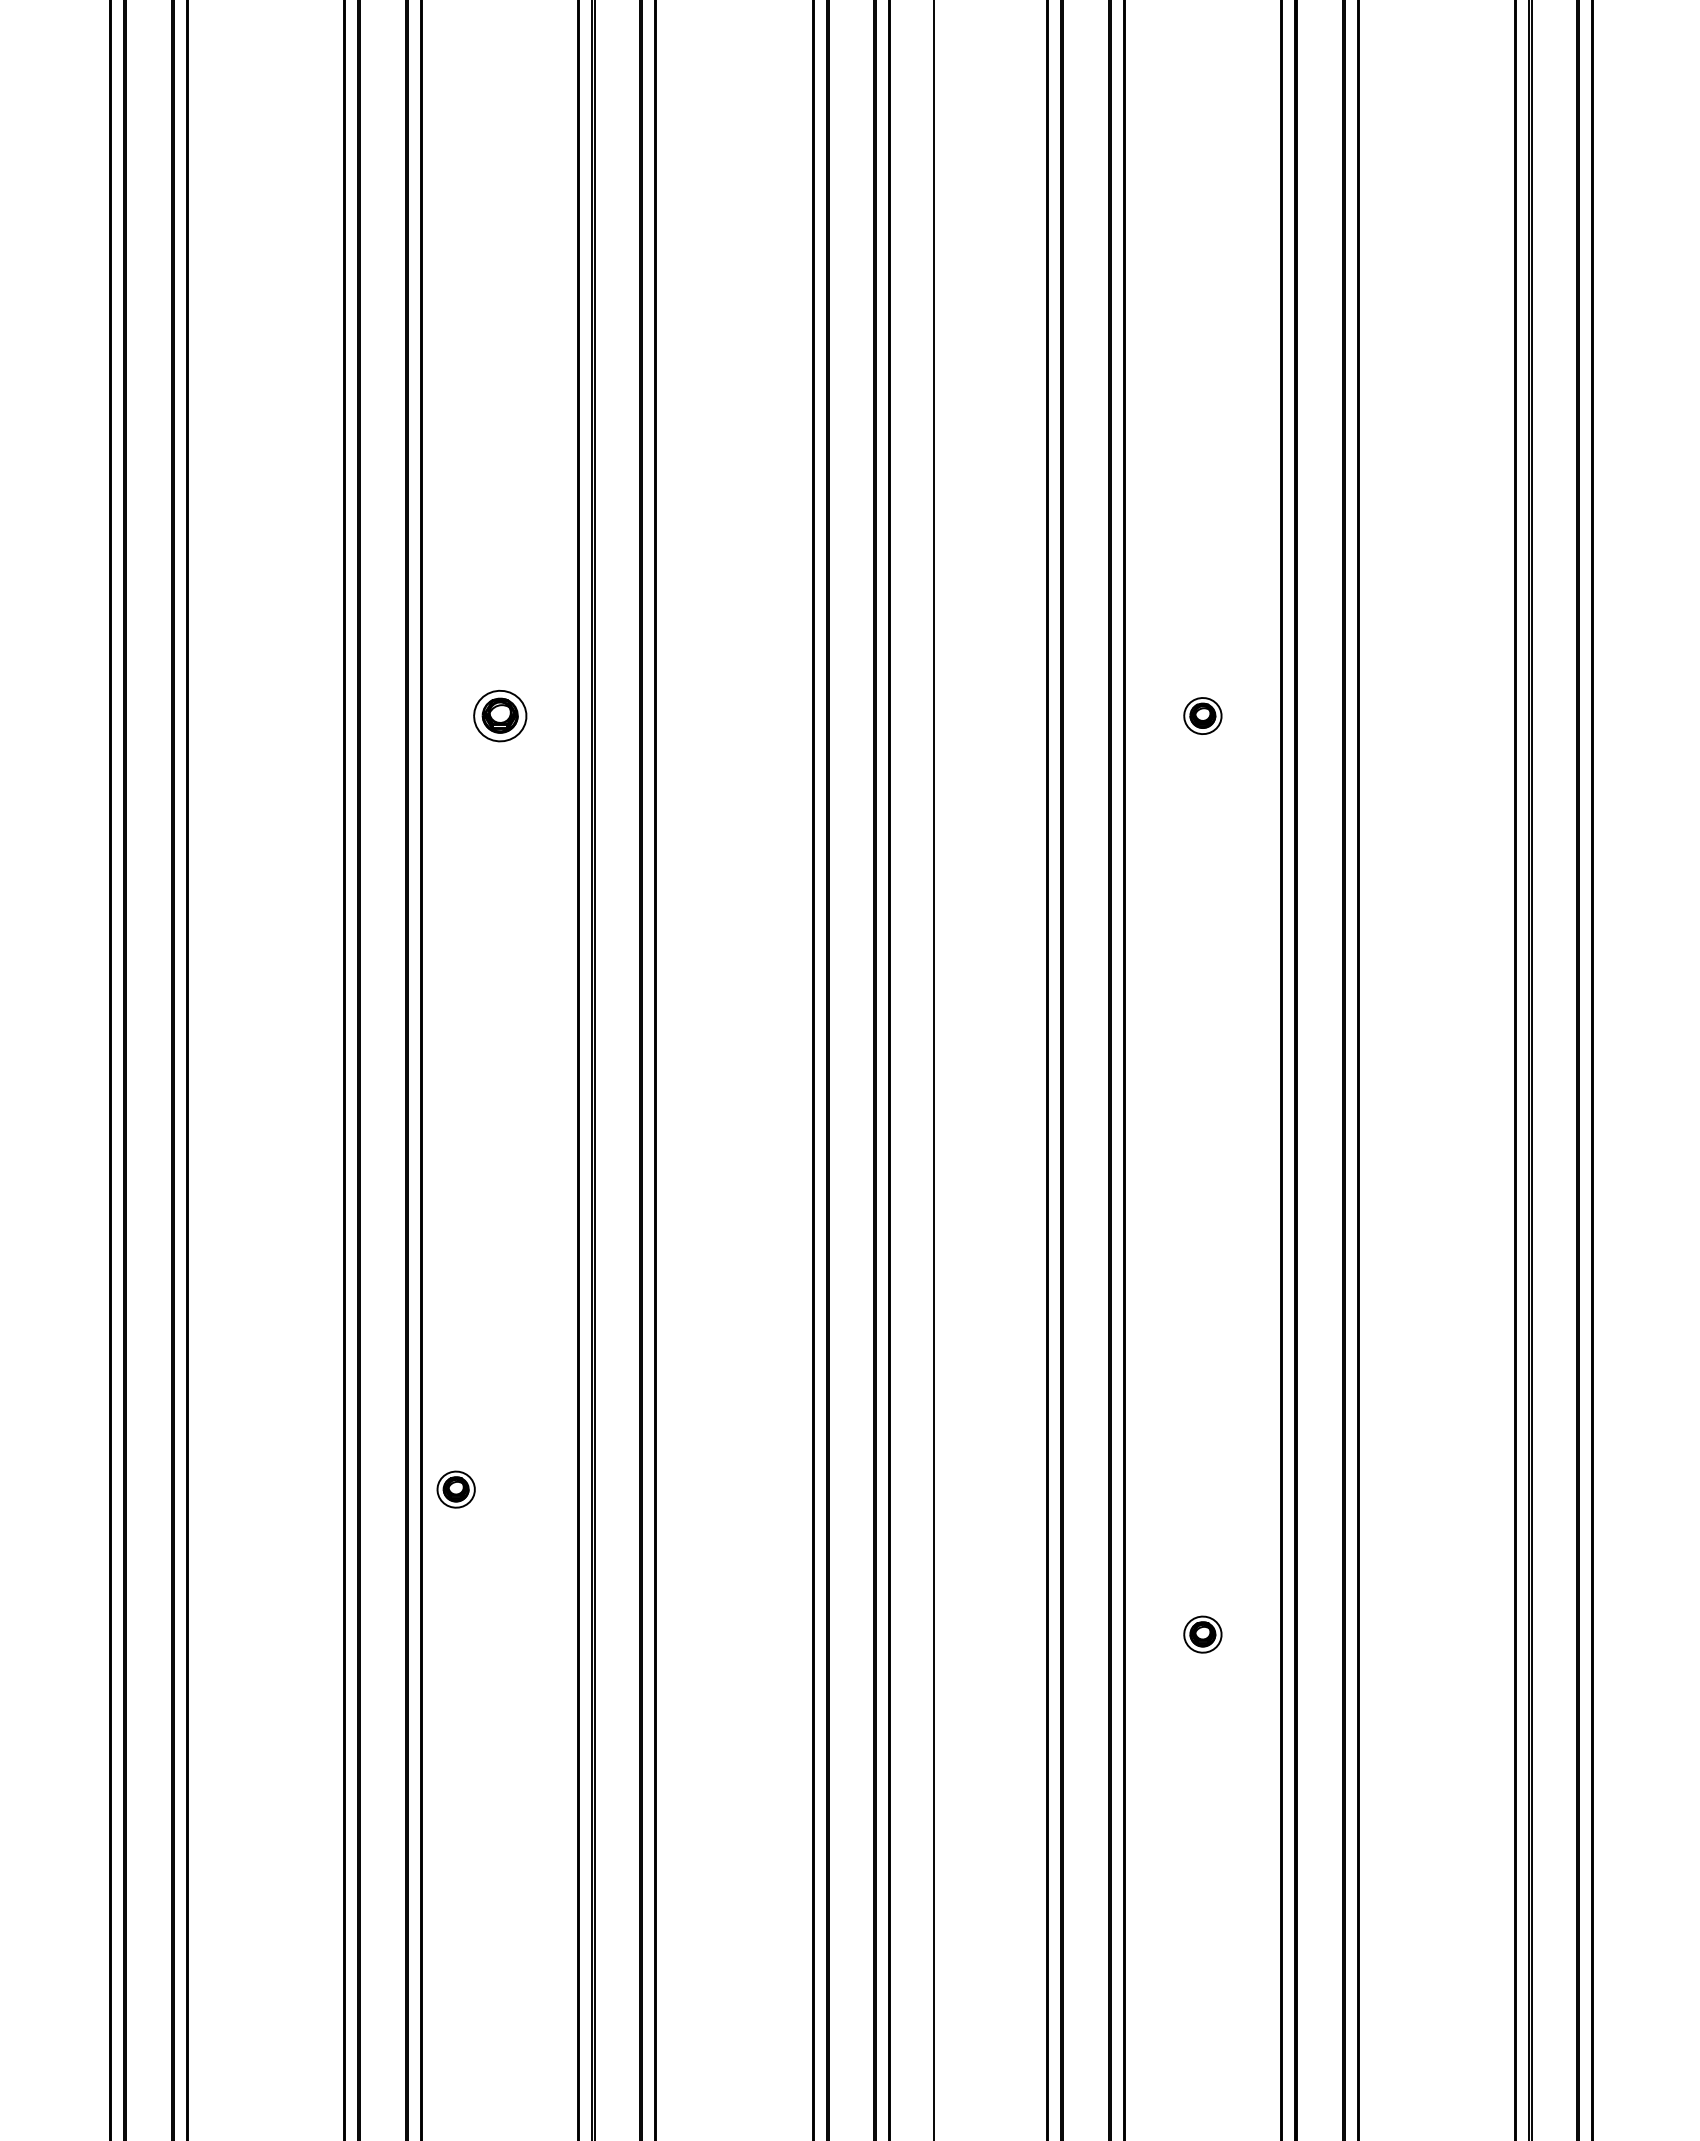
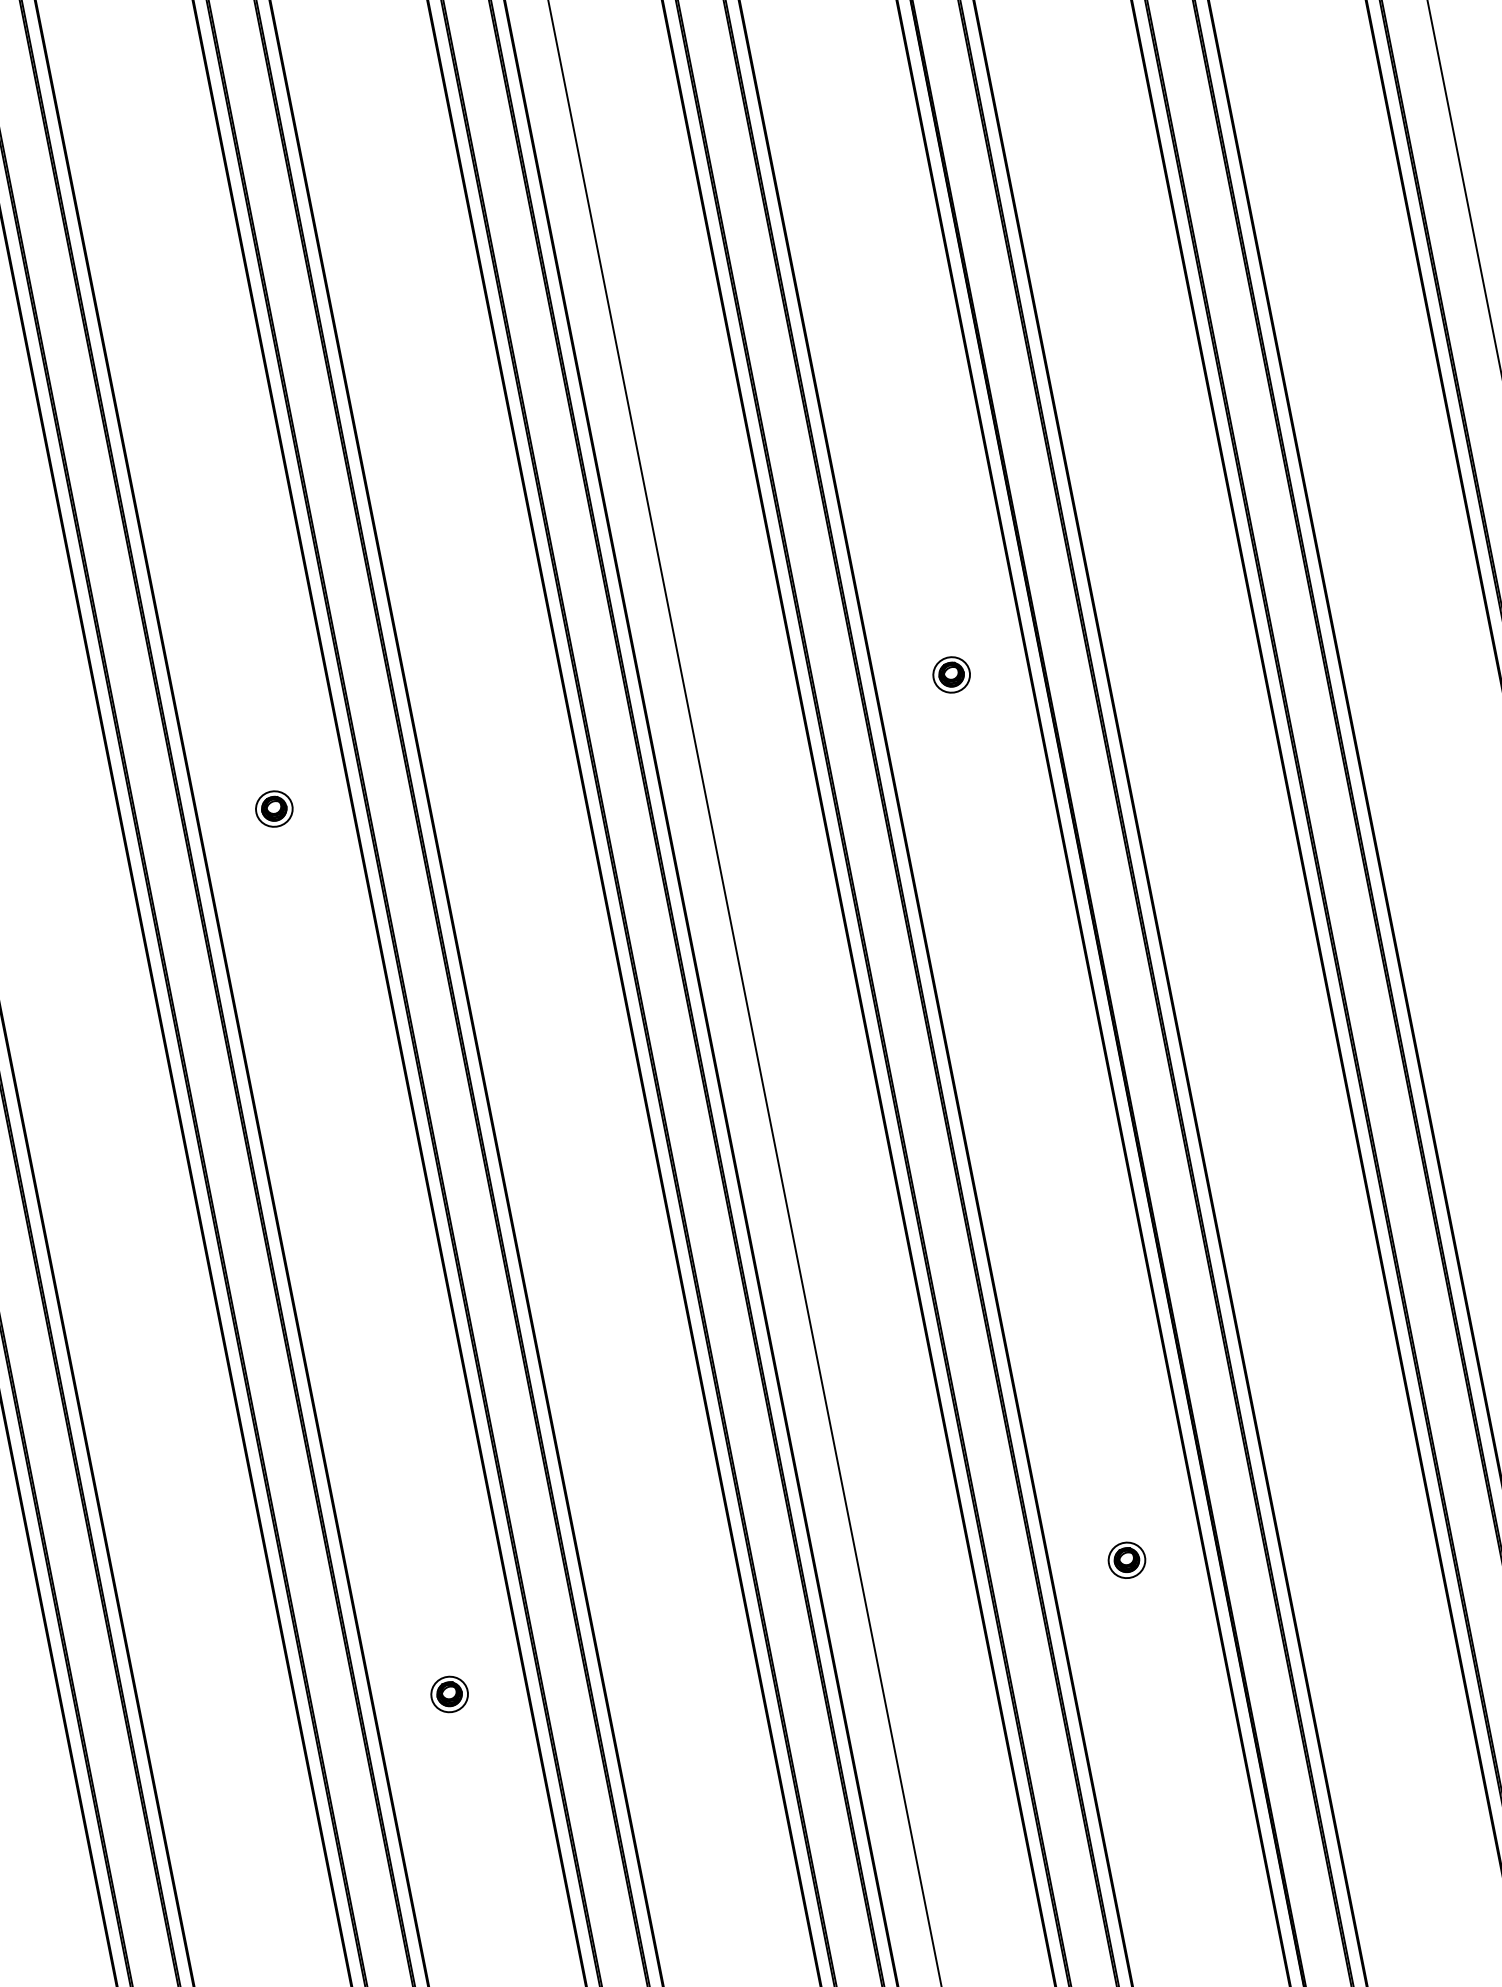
part: (499, 715) -> (273, 808), size x0.71
part: (455, 1489) -> (448, 1694), moved

